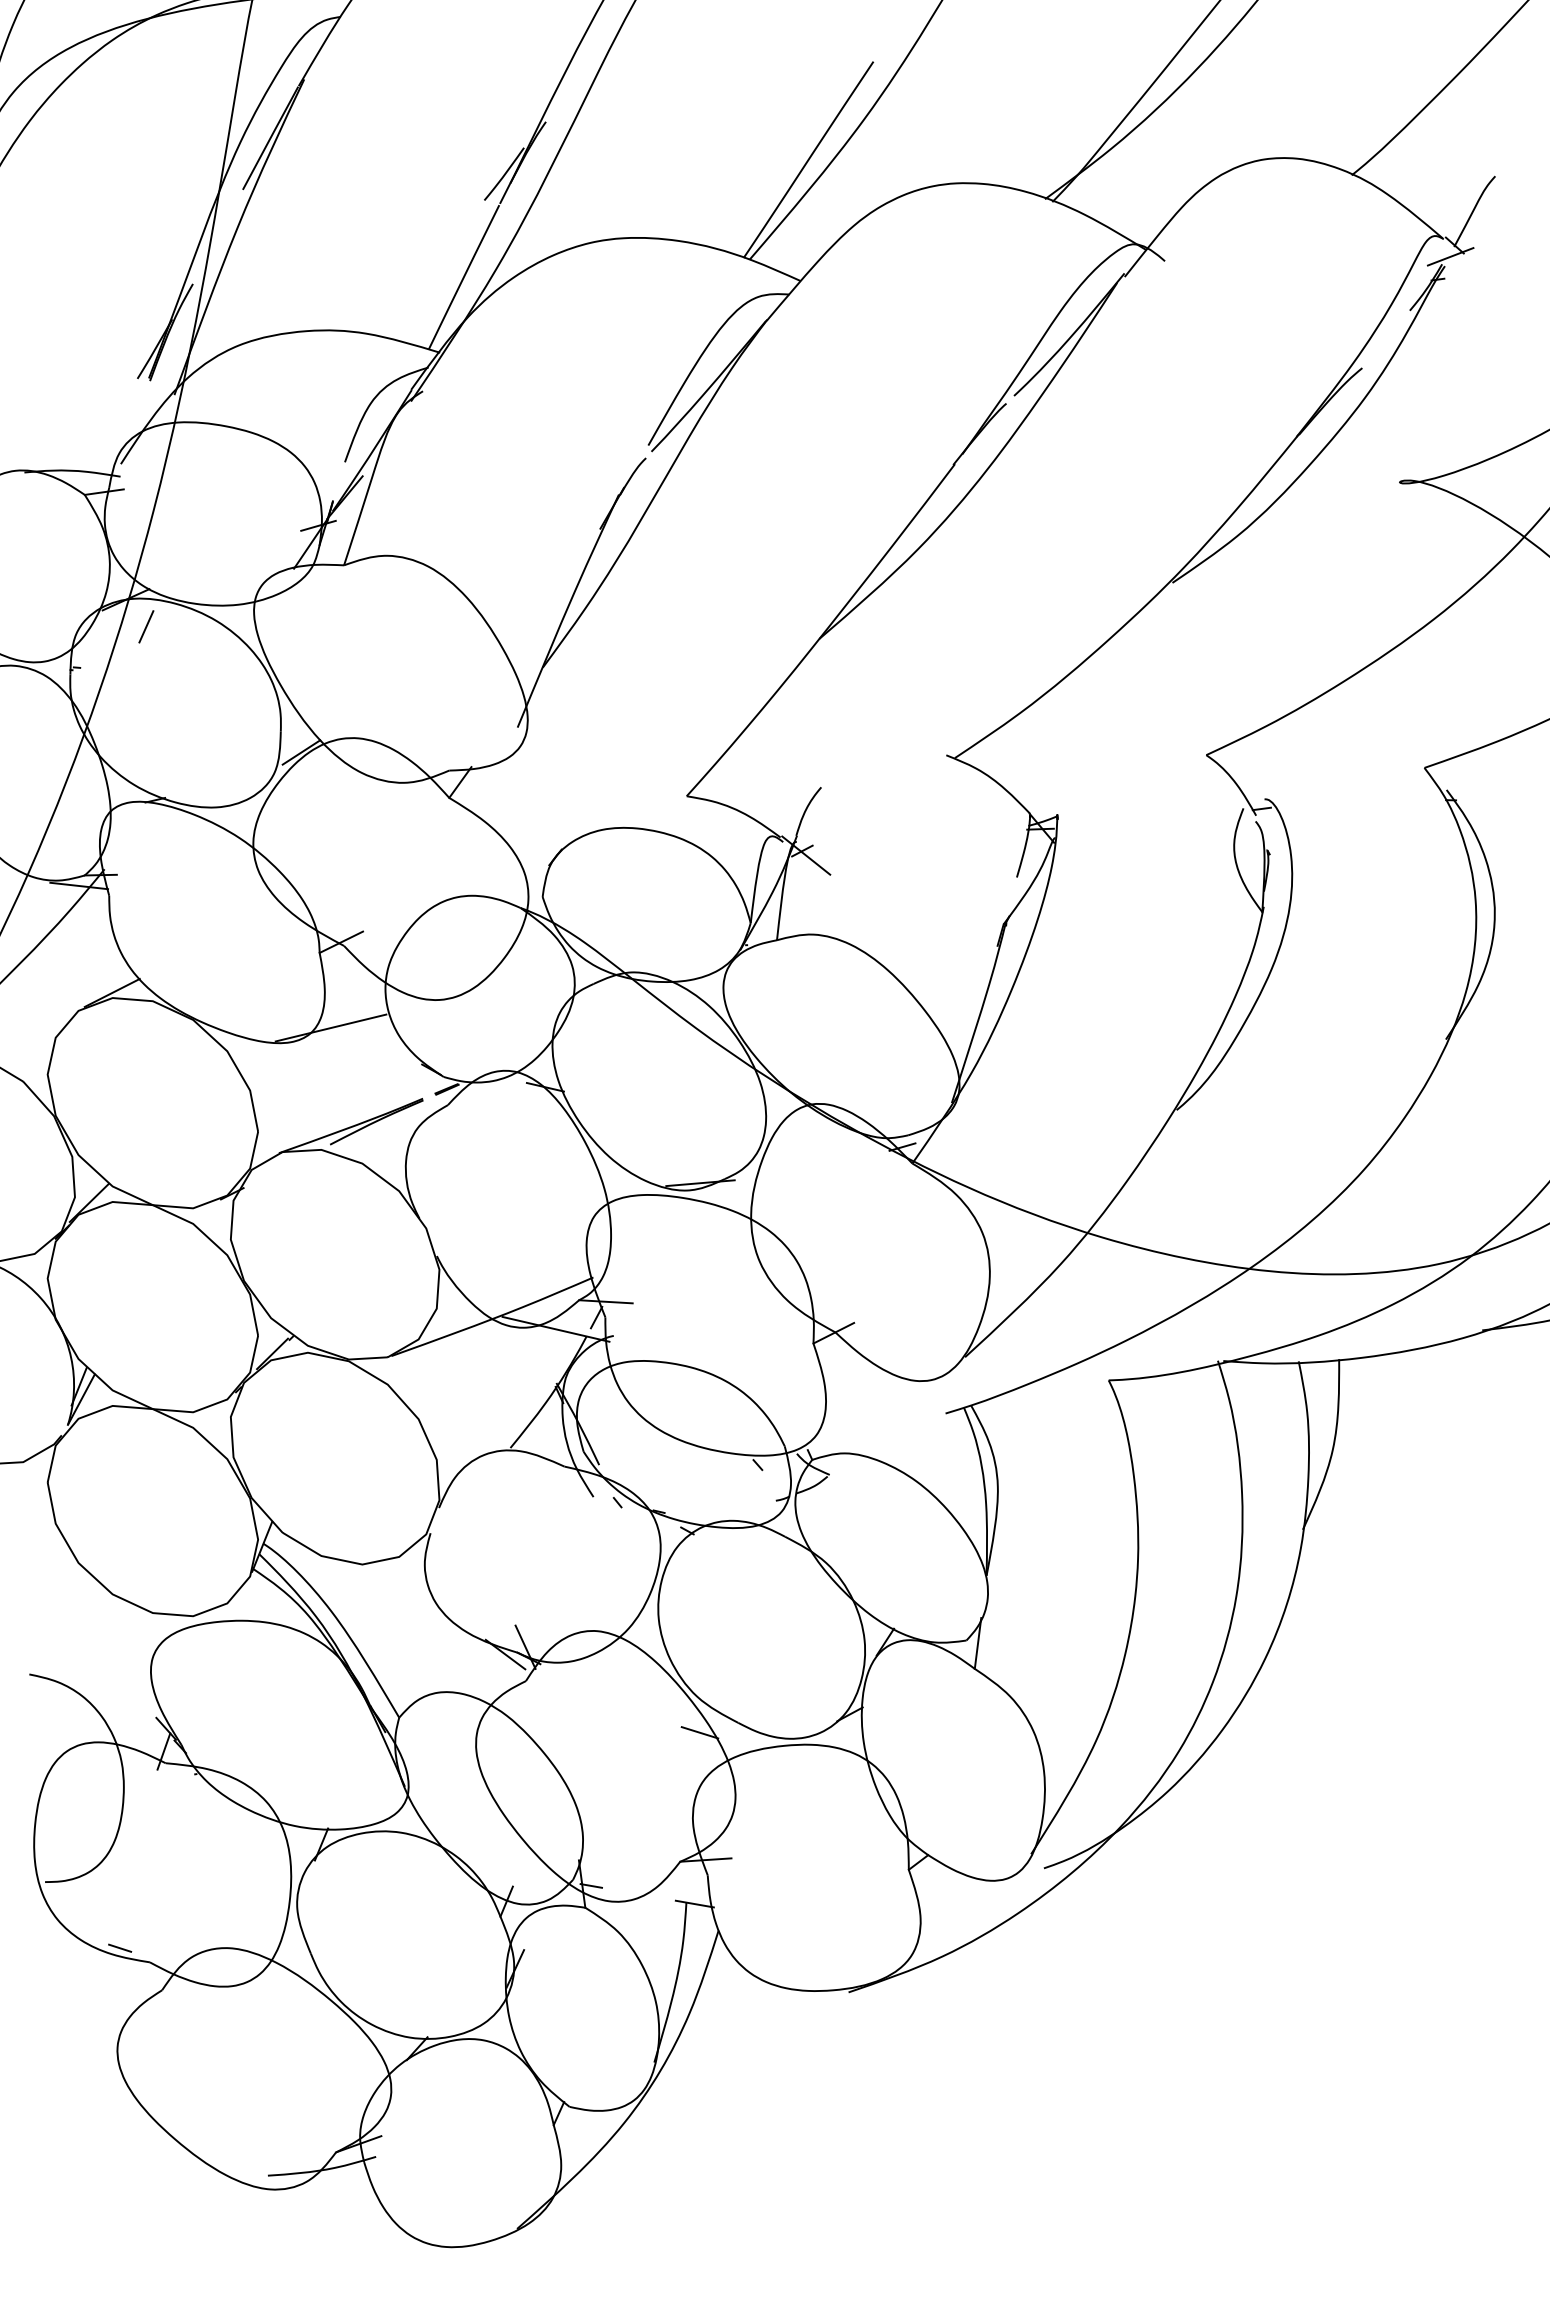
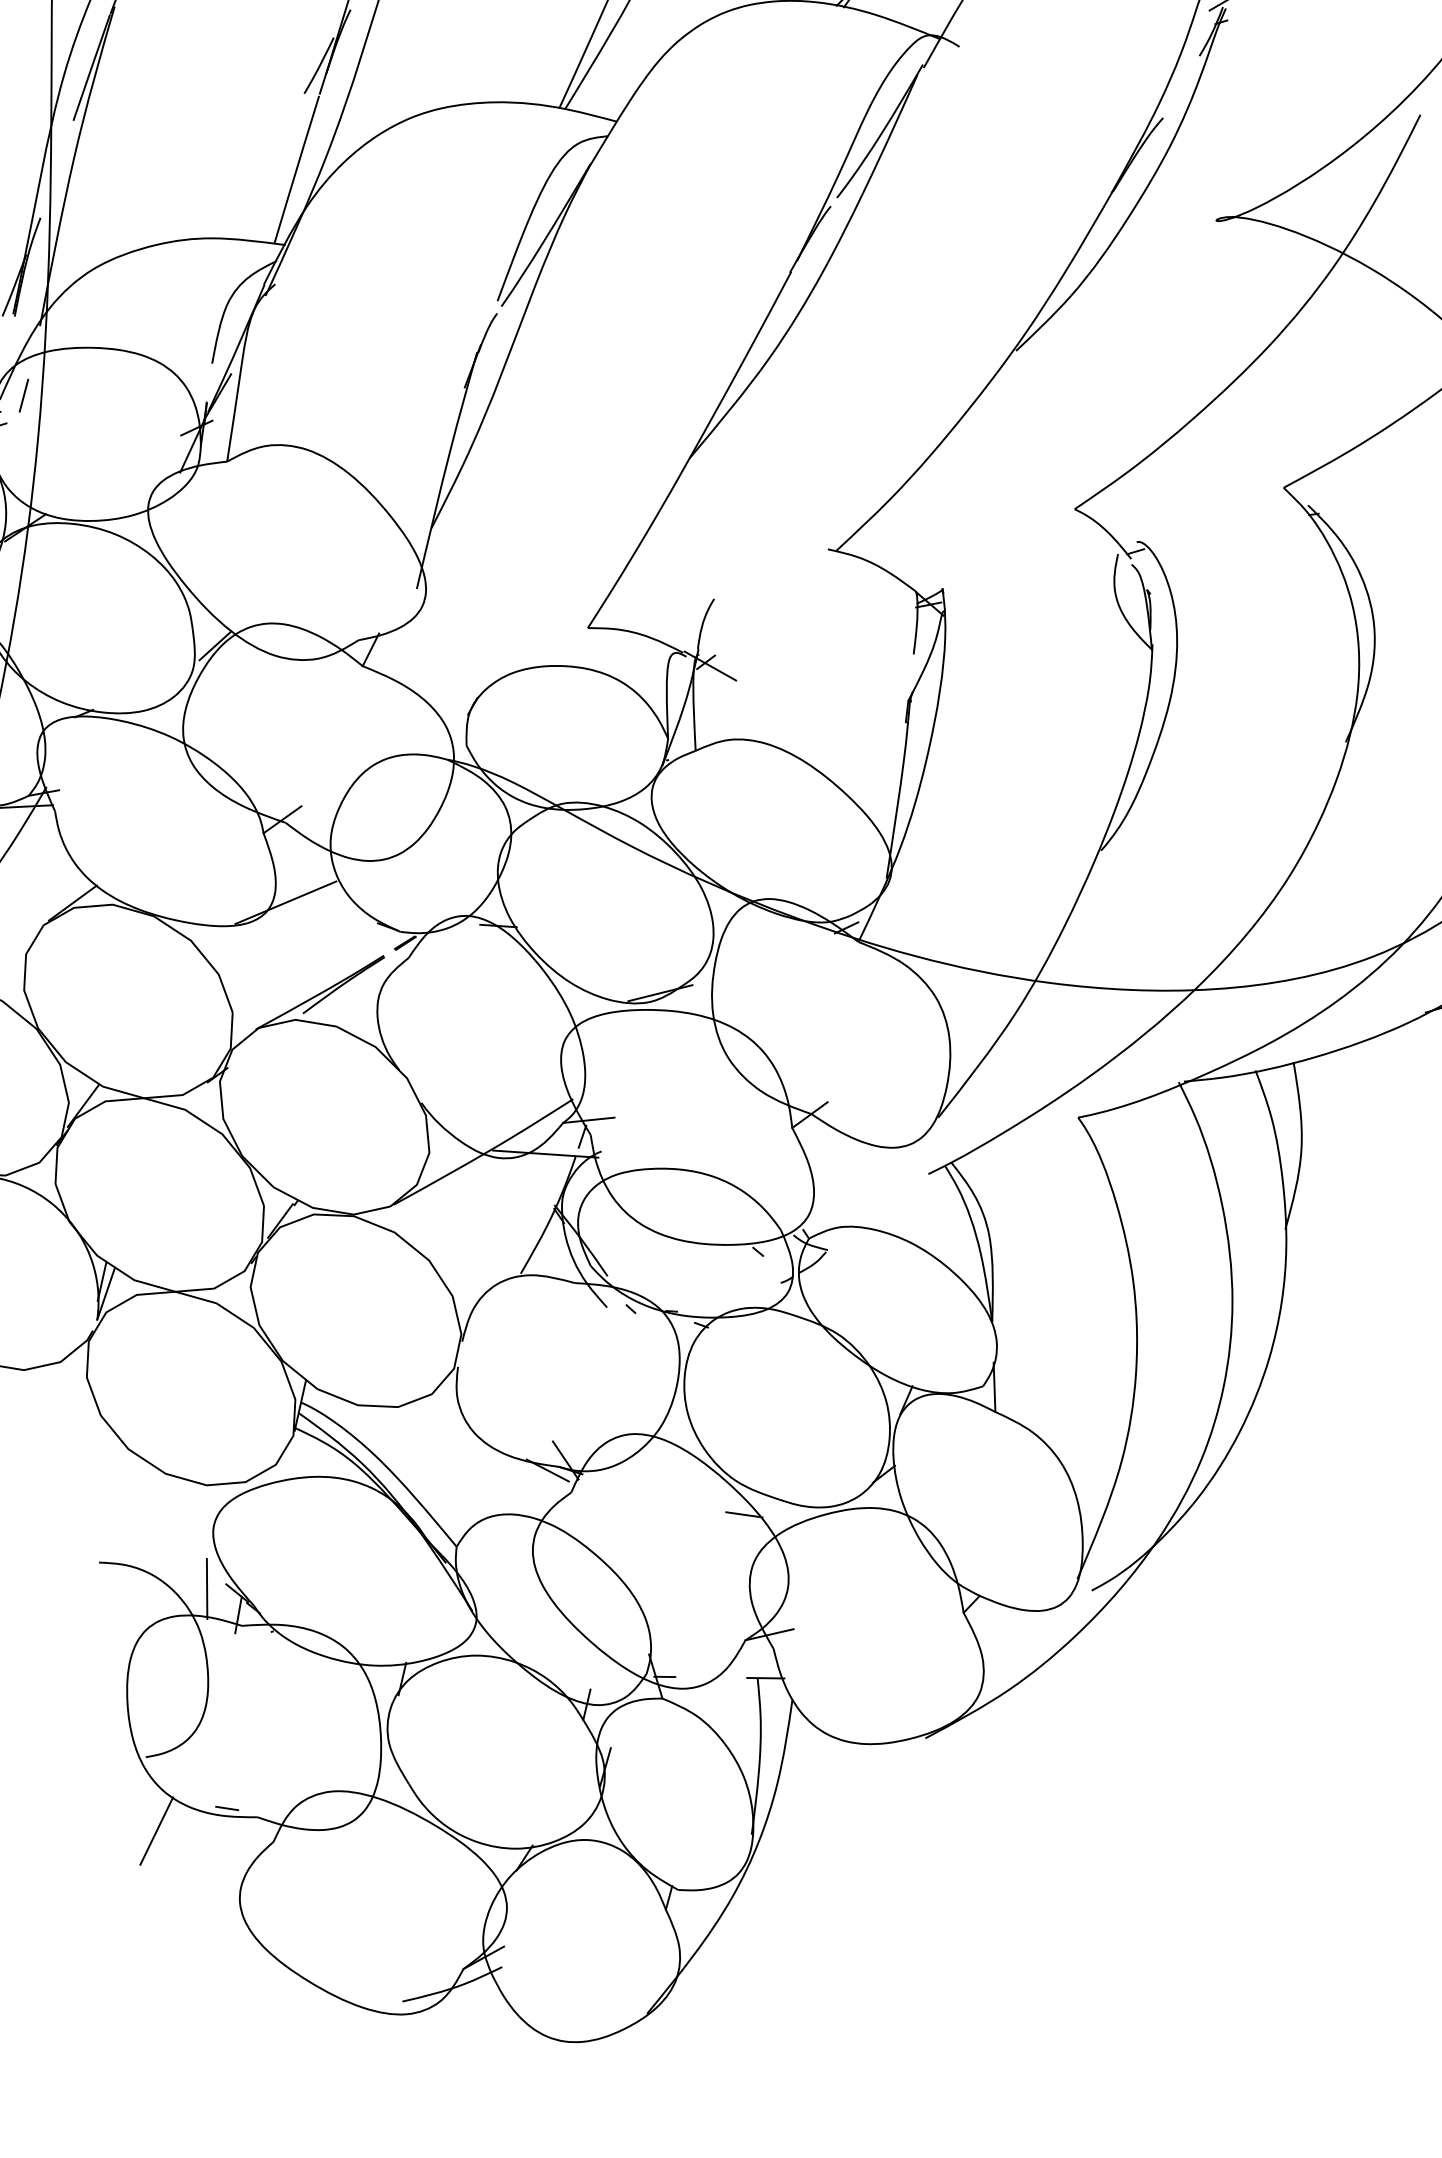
line: (146, 626) -> (24, 395), moved
line: (135, 1719) -> (206, 1589), added
line: (43, 1959) -> (156, 1830), added

